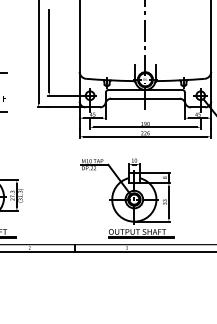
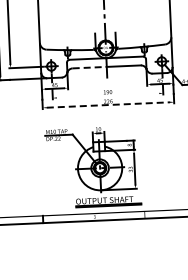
line: (128, 98) -> (89, 67), solid -> dashed
line: (145, 127) -> (108, 95), removed
line: (145, 136) -> (108, 104), solid -> dashed

